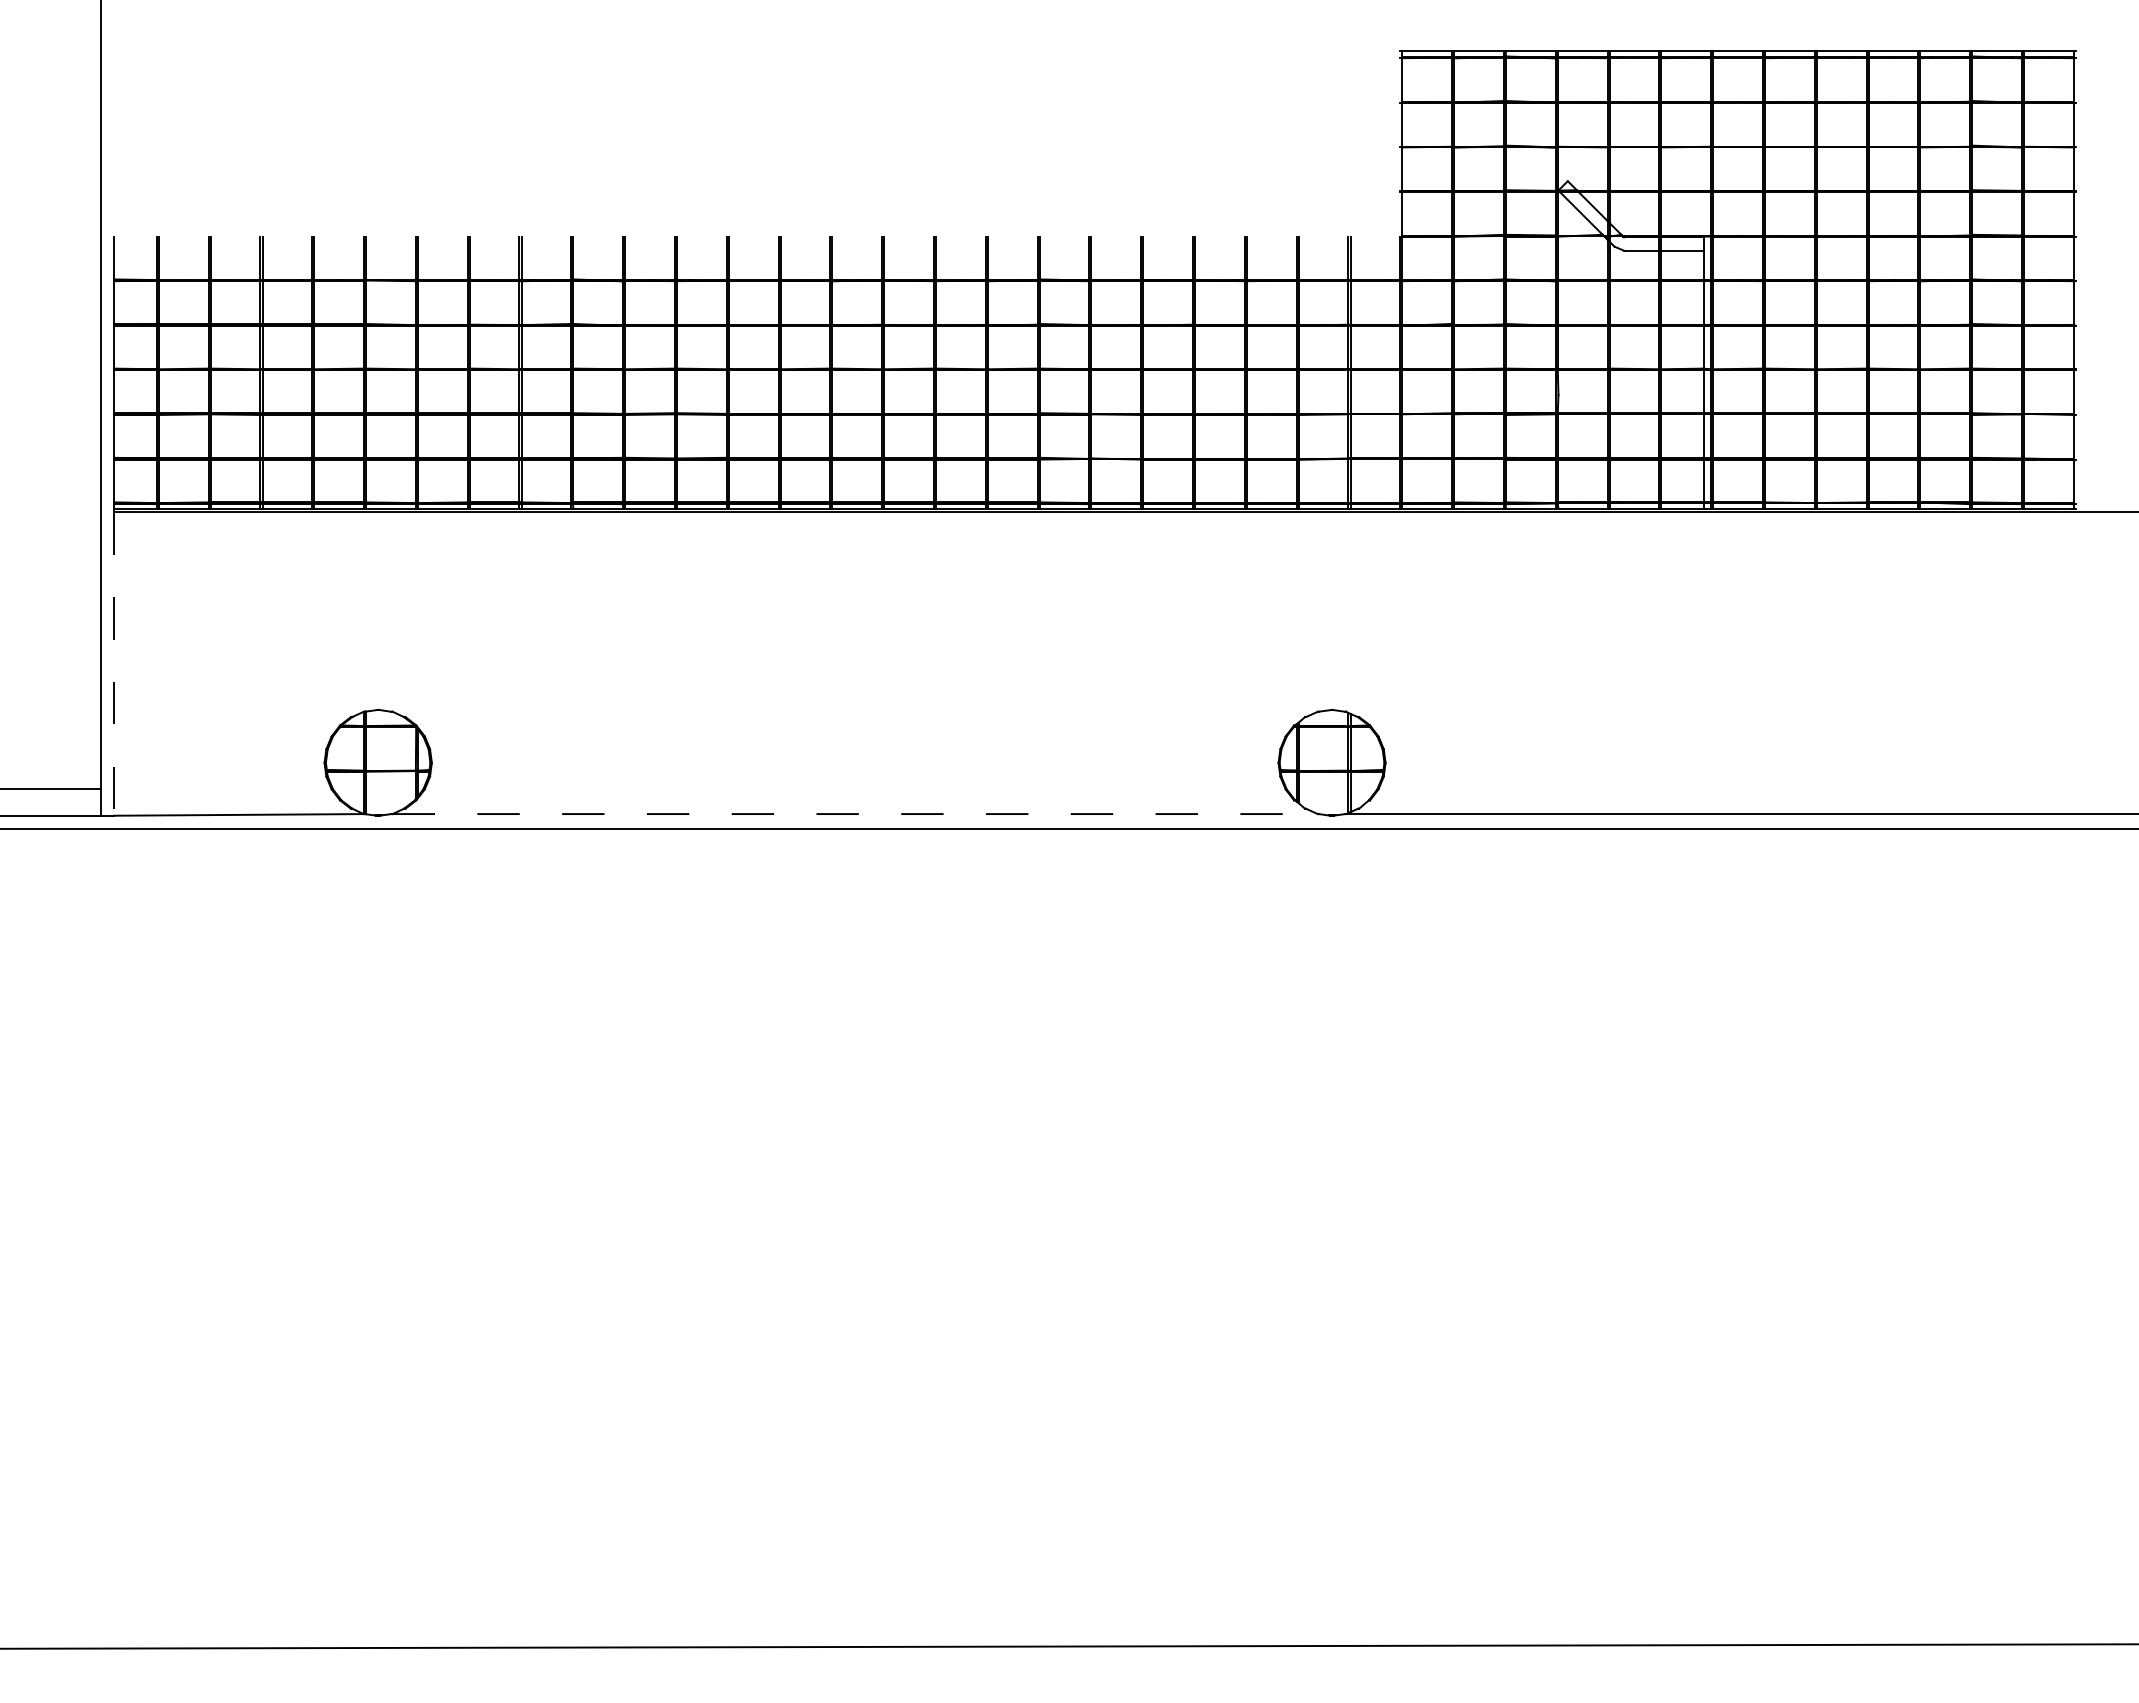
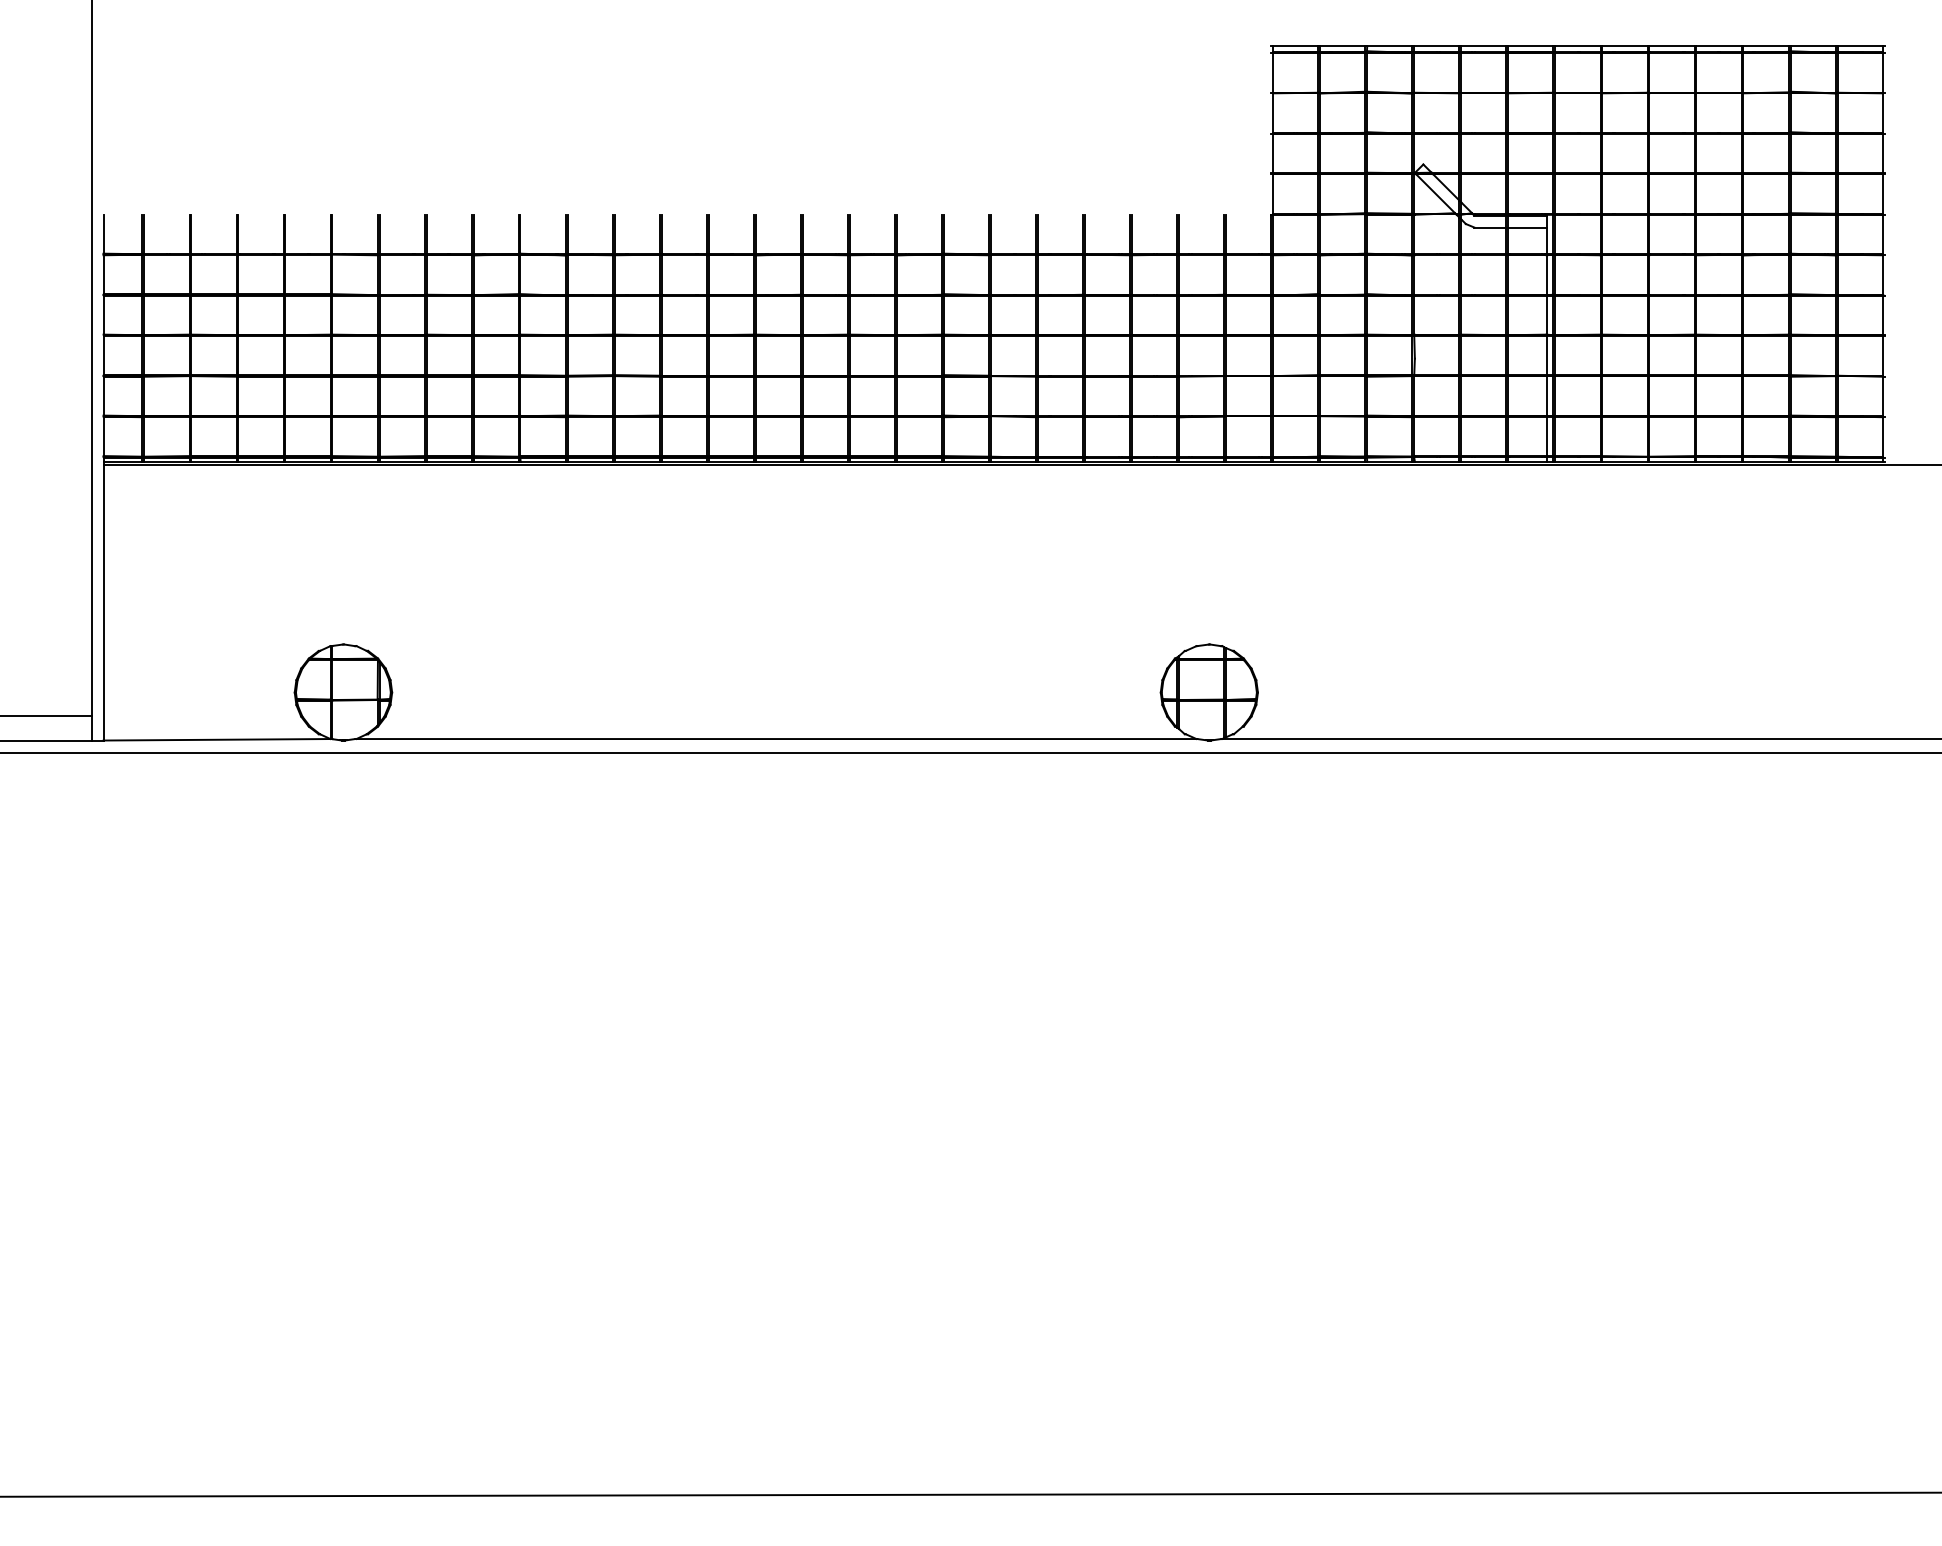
line: (113, 664) -> (103, 603), dashed -> solid
line: (855, 814) -> (776, 739), dashed -> solid

